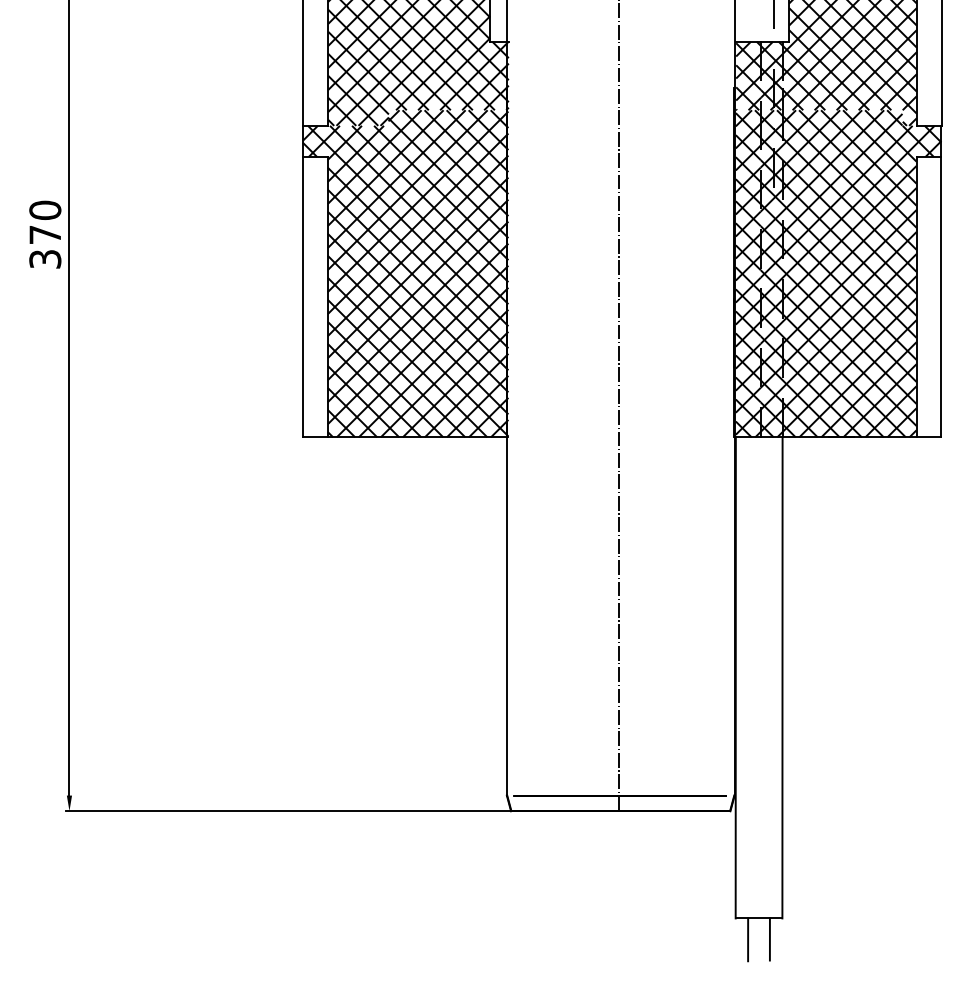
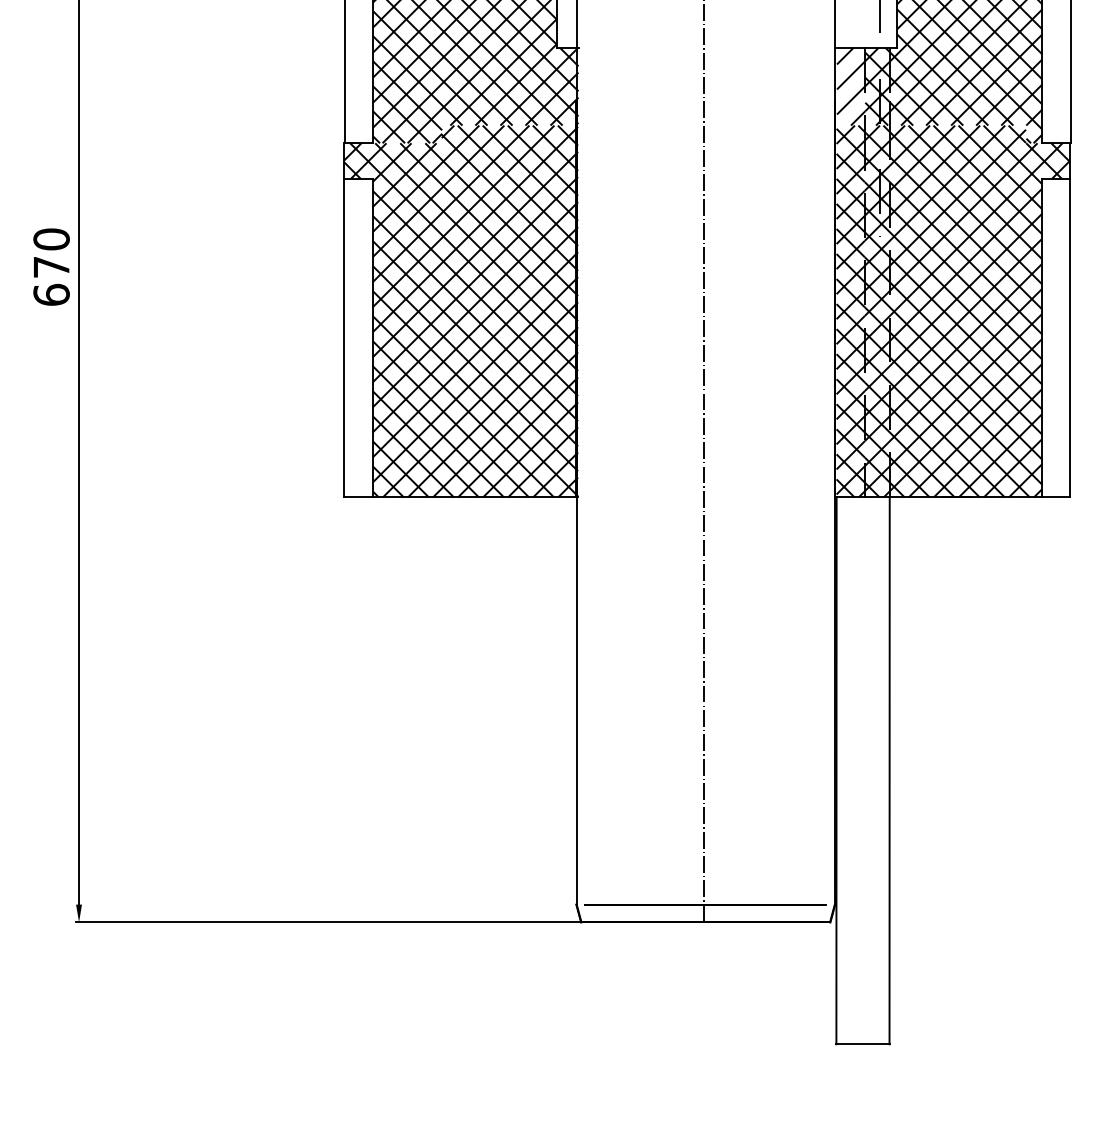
hatch: (748, 75) -> (850, 86), removed
text: (45, 258) -> (51, 294), 370 -> 670
line: (748, 939) -> (850, 1068), removed
line: (769, 939) -> (874, 1068), removed

